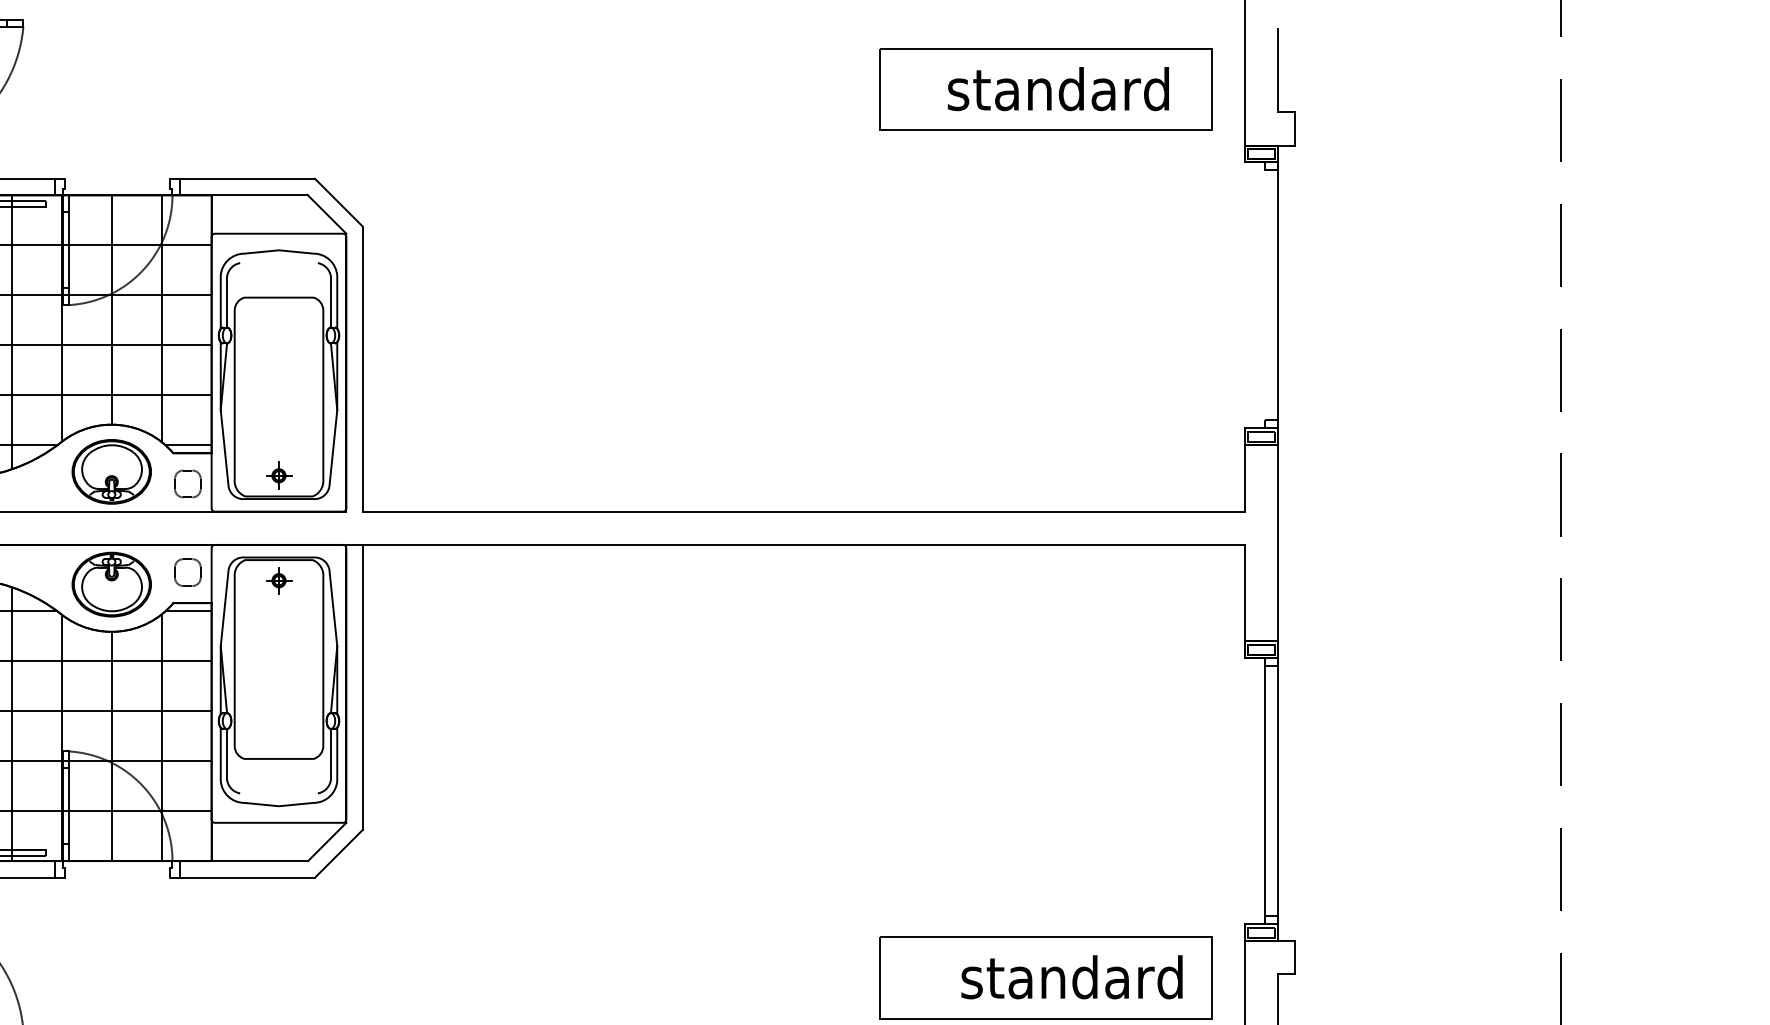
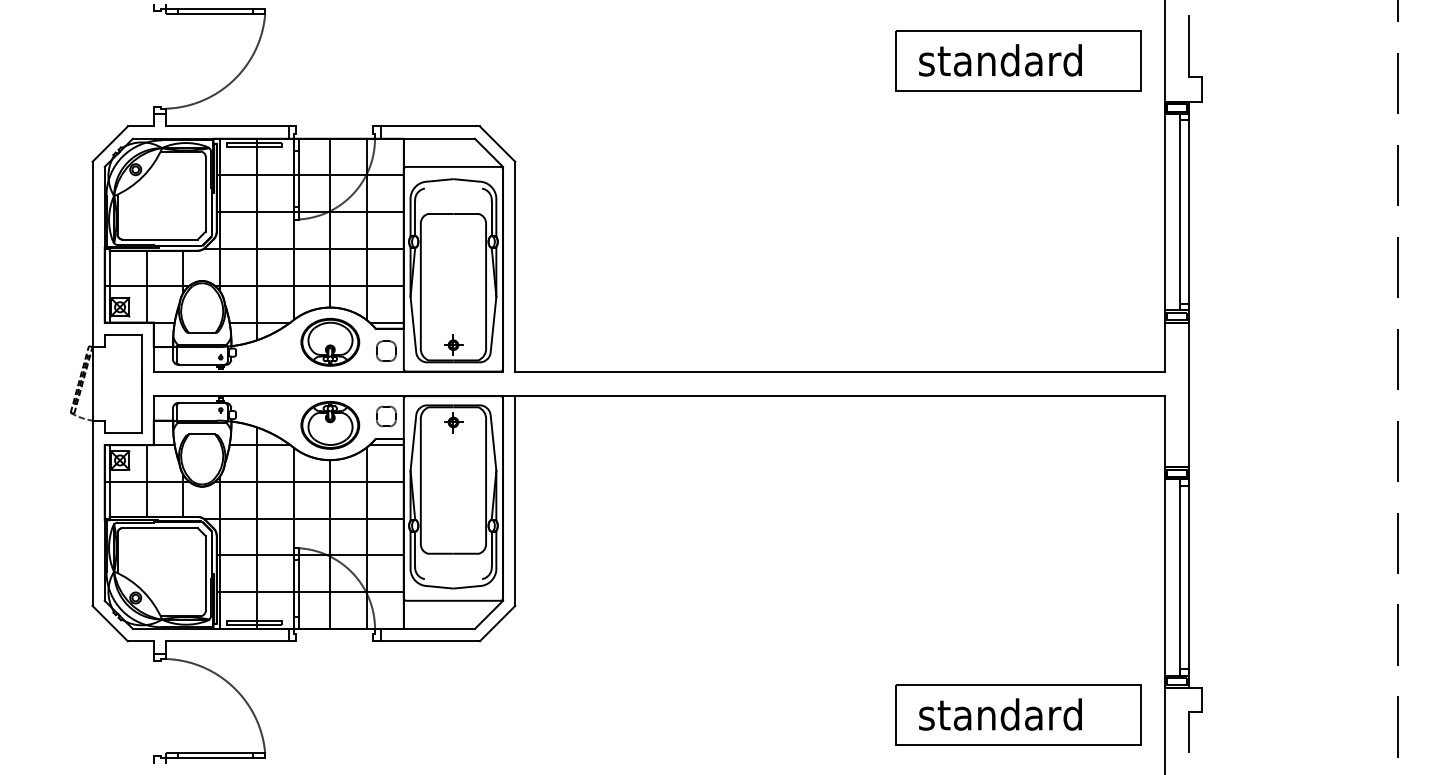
text: (1058, 89) -> (1000, 60), moved
line: (1244, 295) -> (1164, 212), added
line: (1264, 295) -> (1179, 212), added
line: (1244, 791) -> (1164, 577), added
text: (1072, 977) -> (1000, 714), moved

